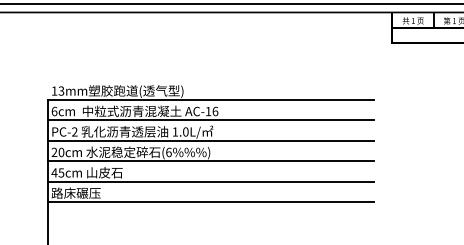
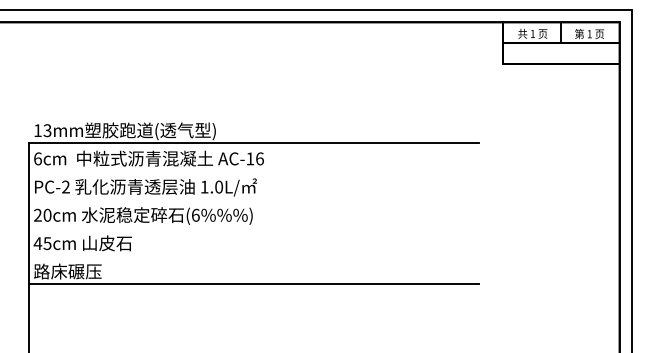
line: (210, 119) -> (253, 170), removed
line: (210, 140) -> (253, 199), removed
line: (210, 161) -> (253, 227), removed
line: (210, 181) -> (253, 255), removed

